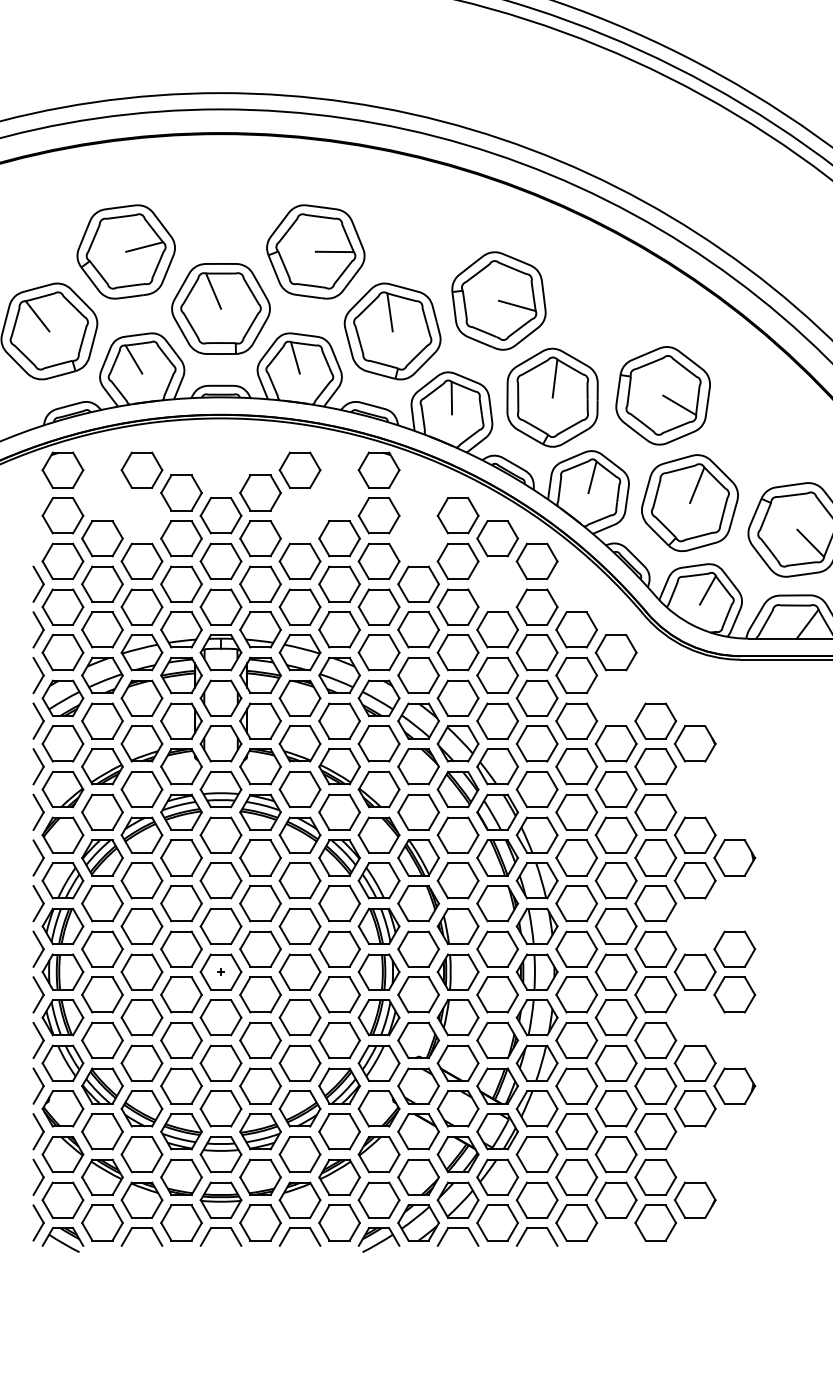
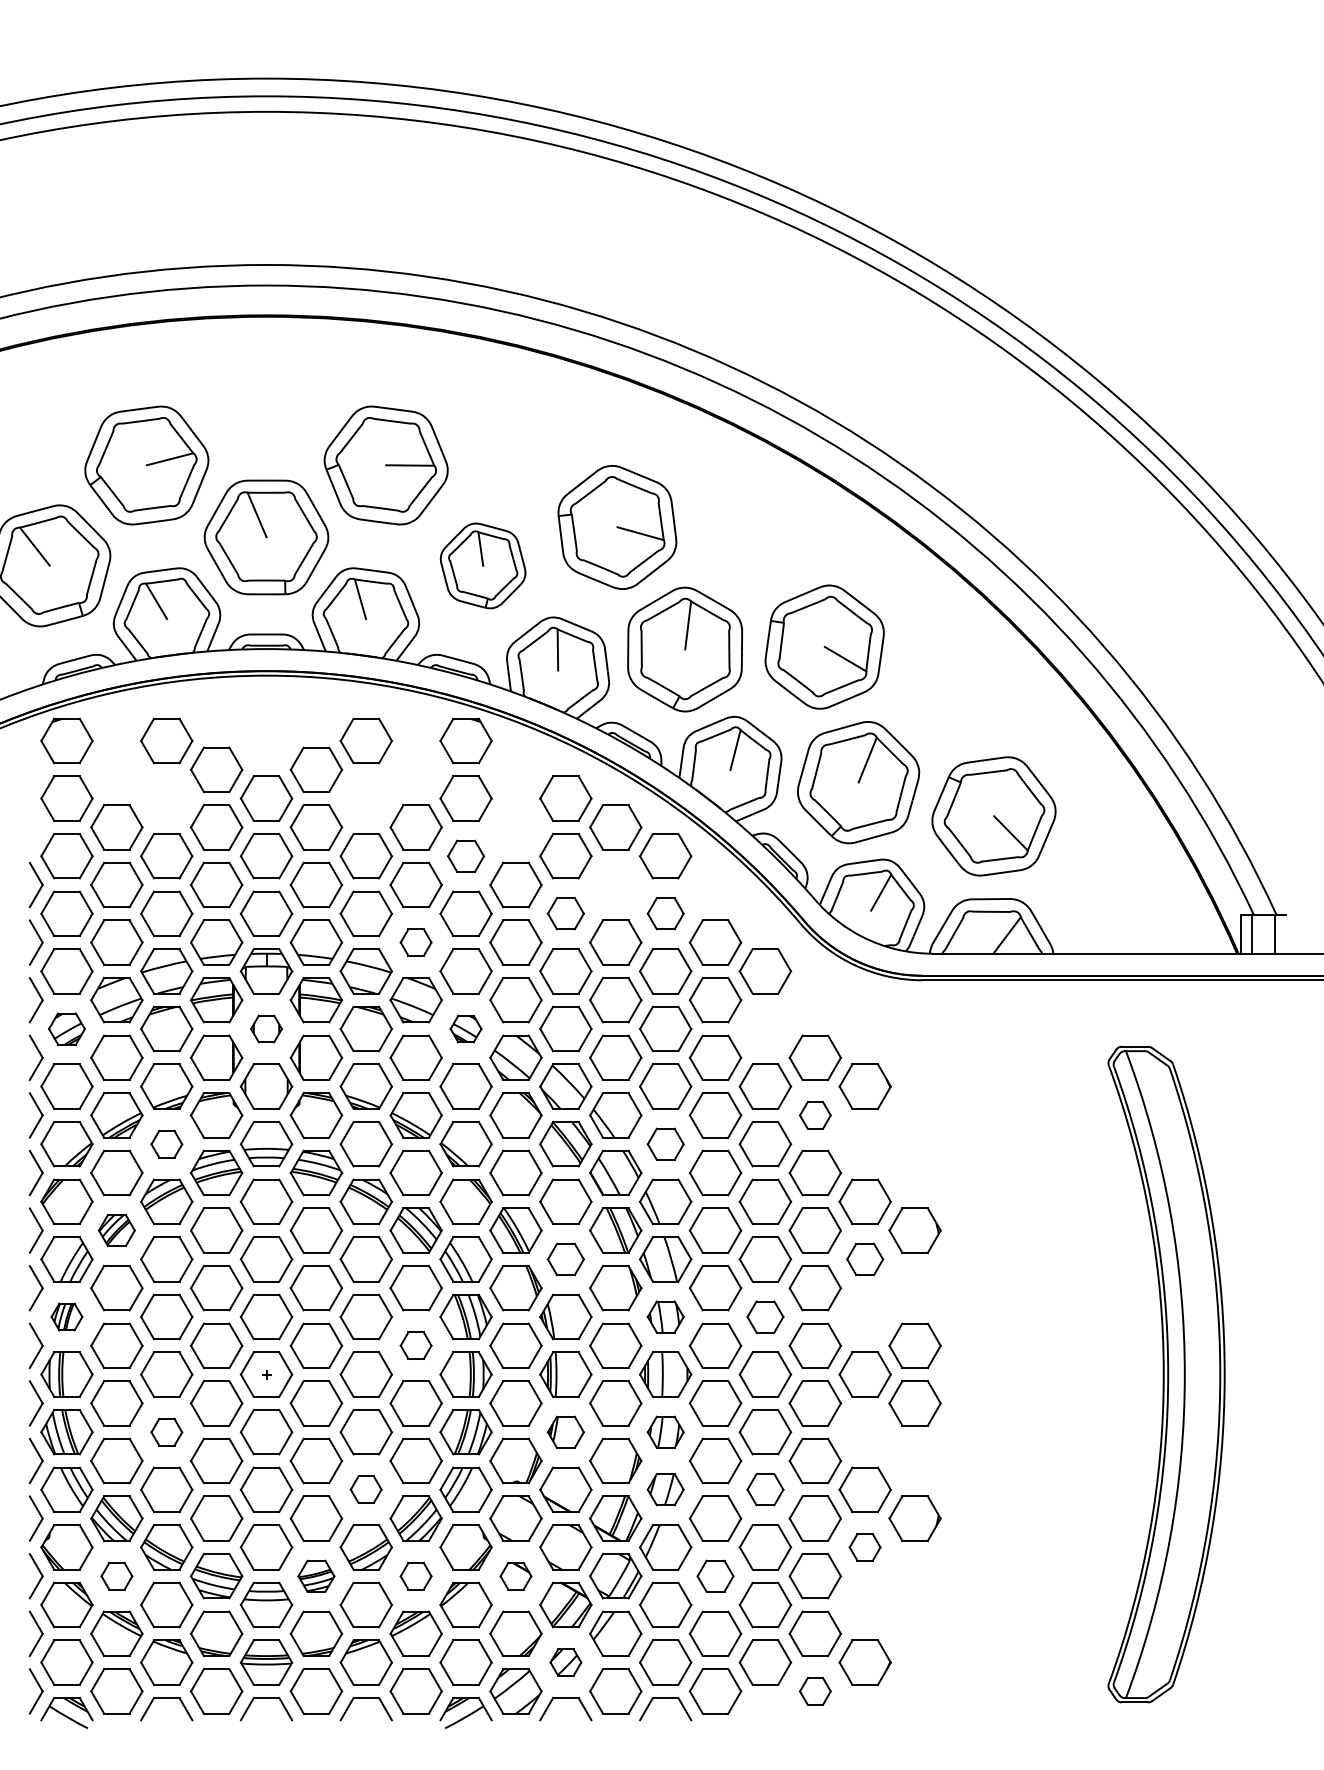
part: (392, 331) -> (482, 565), size x0.7
part: (378, 561) -> (465, 856), size x0.7
part: (457, 606) -> (565, 913), size x0.7
part: (537, 606) -> (665, 913), size x0.7
part: (339, 629) -> (415, 942), size x0.6
part: (62, 697) -> (66, 1028), size x0.7
part: (221, 697) -> (266, 1028), size x0.6
part: (378, 697) -> (465, 1028), size x0.6
part: (655, 766) -> (815, 1115), size x0.6
part: (141, 789) -> (166, 1144), size x0.6
part: (537, 789) -> (665, 1144), size x0.7
part: (102, 857) -> (116, 1230), size x0.7
part: (457, 880) -> (565, 1259), size x0.7
part: (694, 880) -> (864, 1259), size x0.7
part: (62, 926) -> (66, 1316), size x0.6
part: (537, 926) -> (665, 1316), size x0.7
part: (616, 926) -> (765, 1316), size x0.7
part: (339, 949) -> (415, 1345), size x0.6
part: (141, 1017) -> (166, 1432), size x0.6
part: (457, 1017) -> (565, 1432), size x0.7
part: (537, 1017) -> (665, 1432), size x0.7
part: (299, 1063) -> (365, 1489), size x0.6
part: (537, 1063) -> (665, 1489), size x0.7
part: (616, 1063) -> (765, 1489), size x0.7
part: (694, 1109) -> (864, 1547), size x0.6
part: (102, 1131) -> (116, 1576), size x0.6
part: (260, 1131) -> (316, 1576), size x0.7
part: (339, 1131) -> (415, 1576), size x0.6
part: (418, 1131) -> (515, 1576), size x0.6
part: (576, 1131) -> (715, 1576), size x0.7
part: (457, 1200) -> (565, 1662), size x0.6
part: (655, 1223) -> (815, 1691), size x0.6

